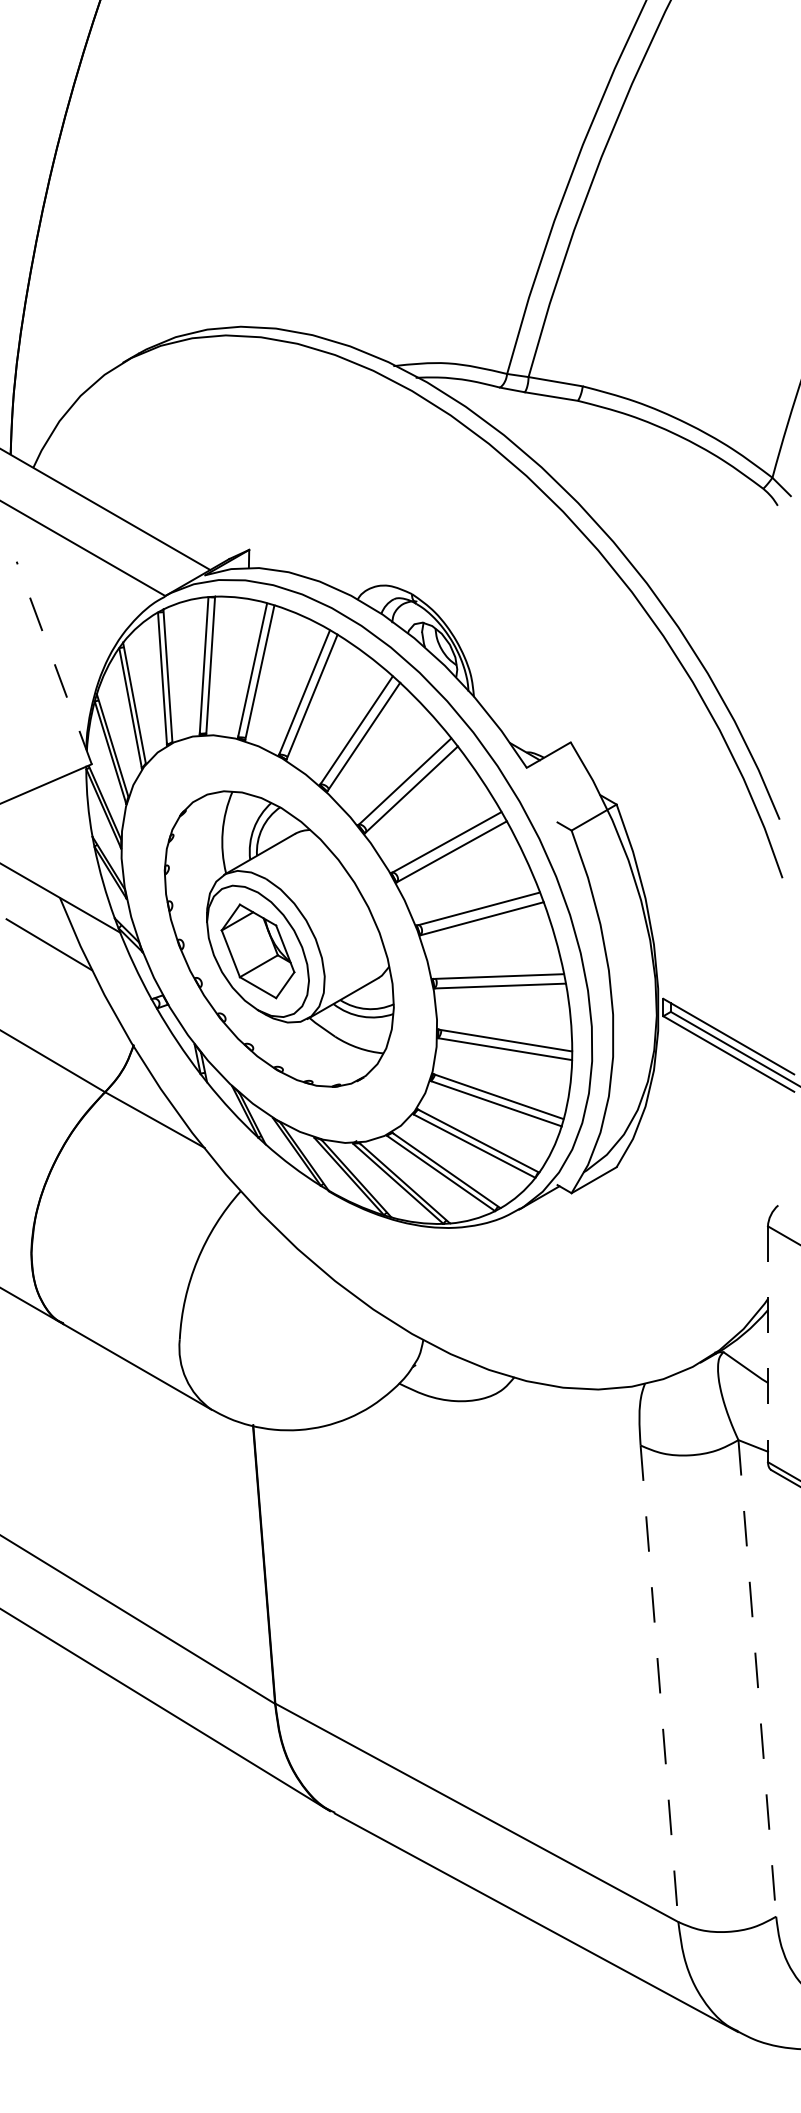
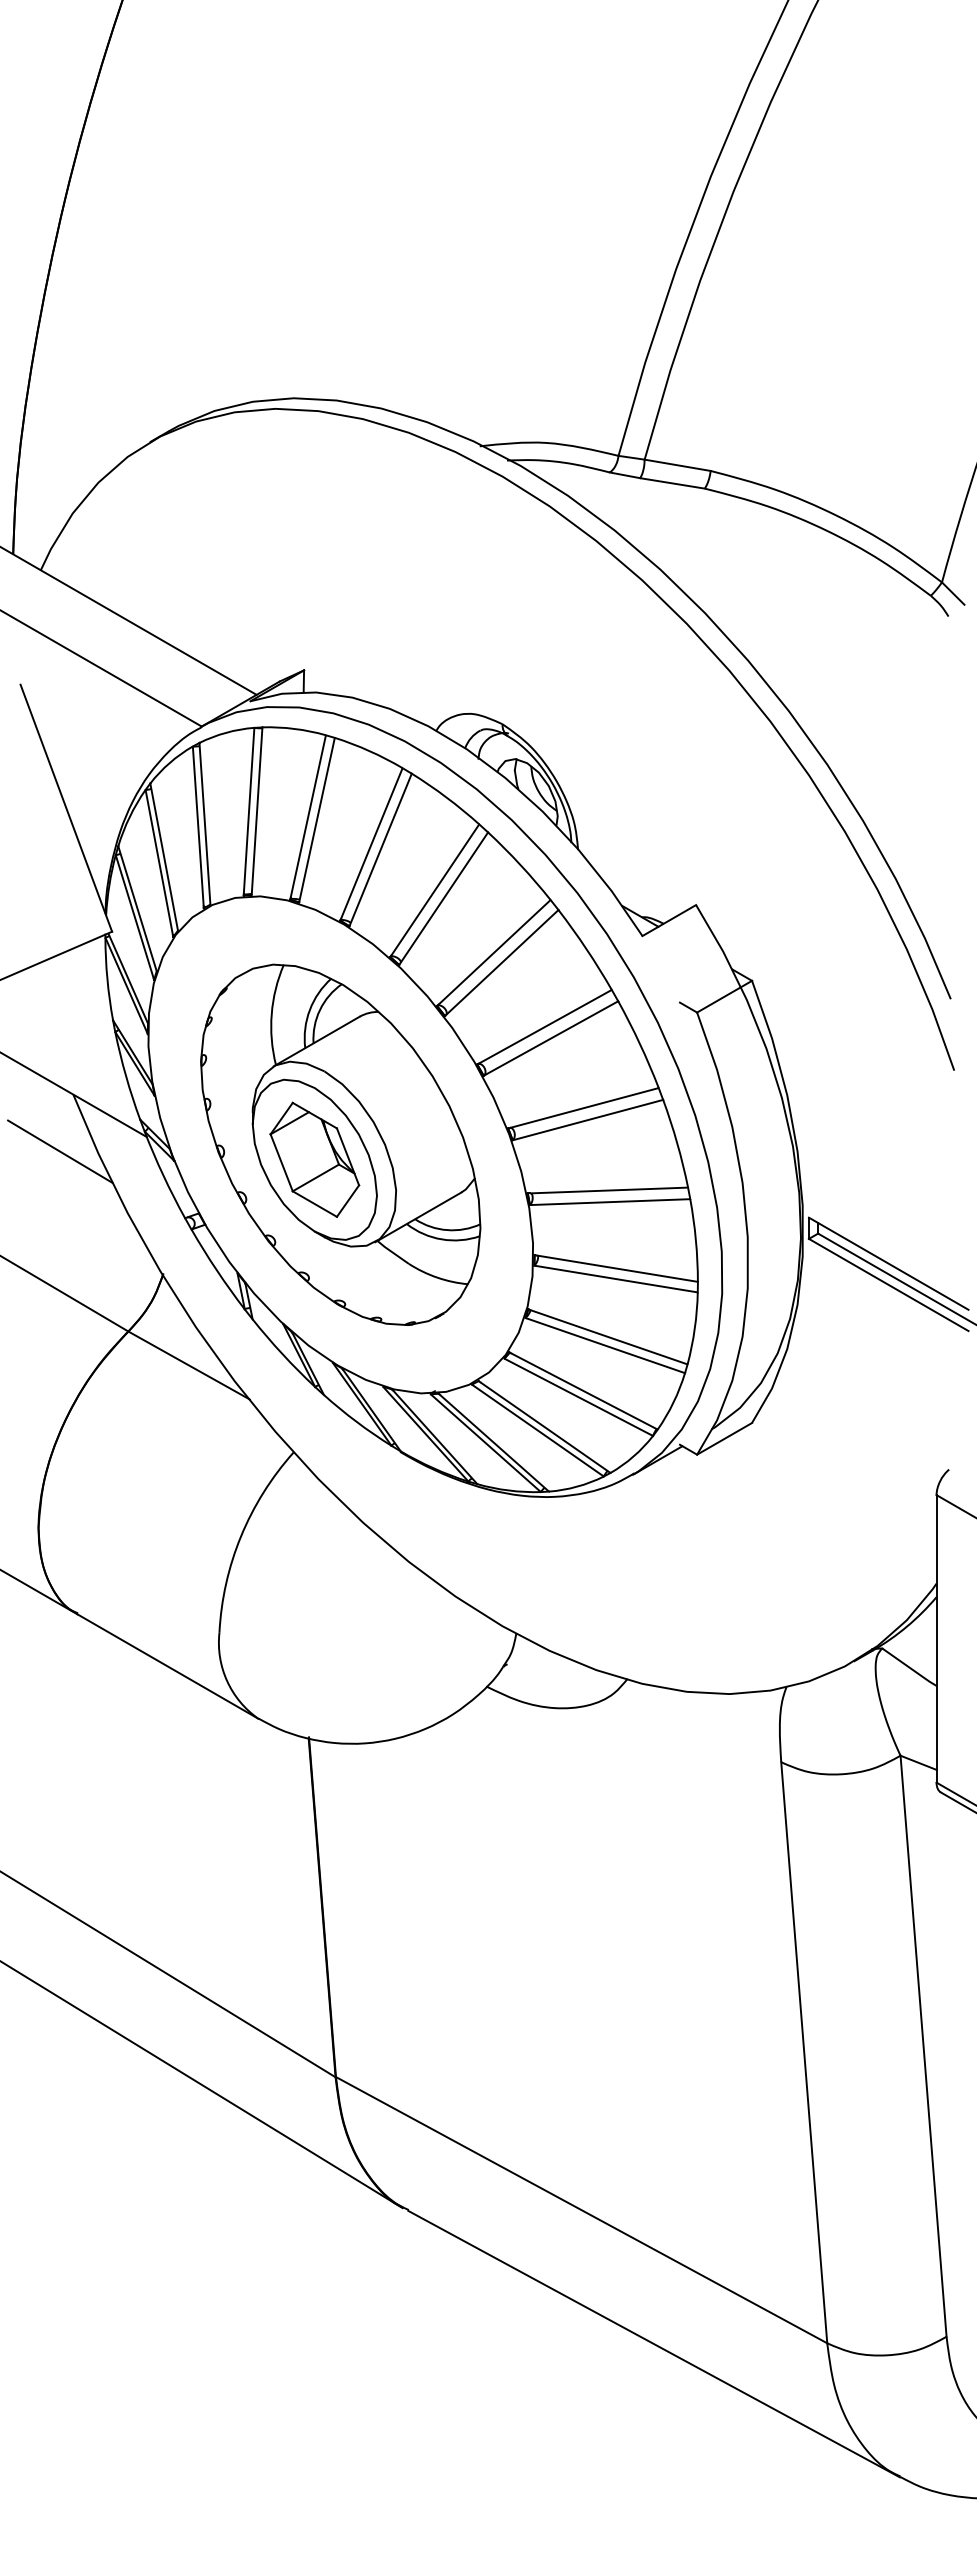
line: (54, 663) -> (66, 808), dashed -> solid
line: (767, 1343) -> (936, 1638), dashed -> solid
line: (757, 1678) -> (923, 2046), dashed -> solid
line: (659, 1684) -> (804, 2053), dashed -> solid

